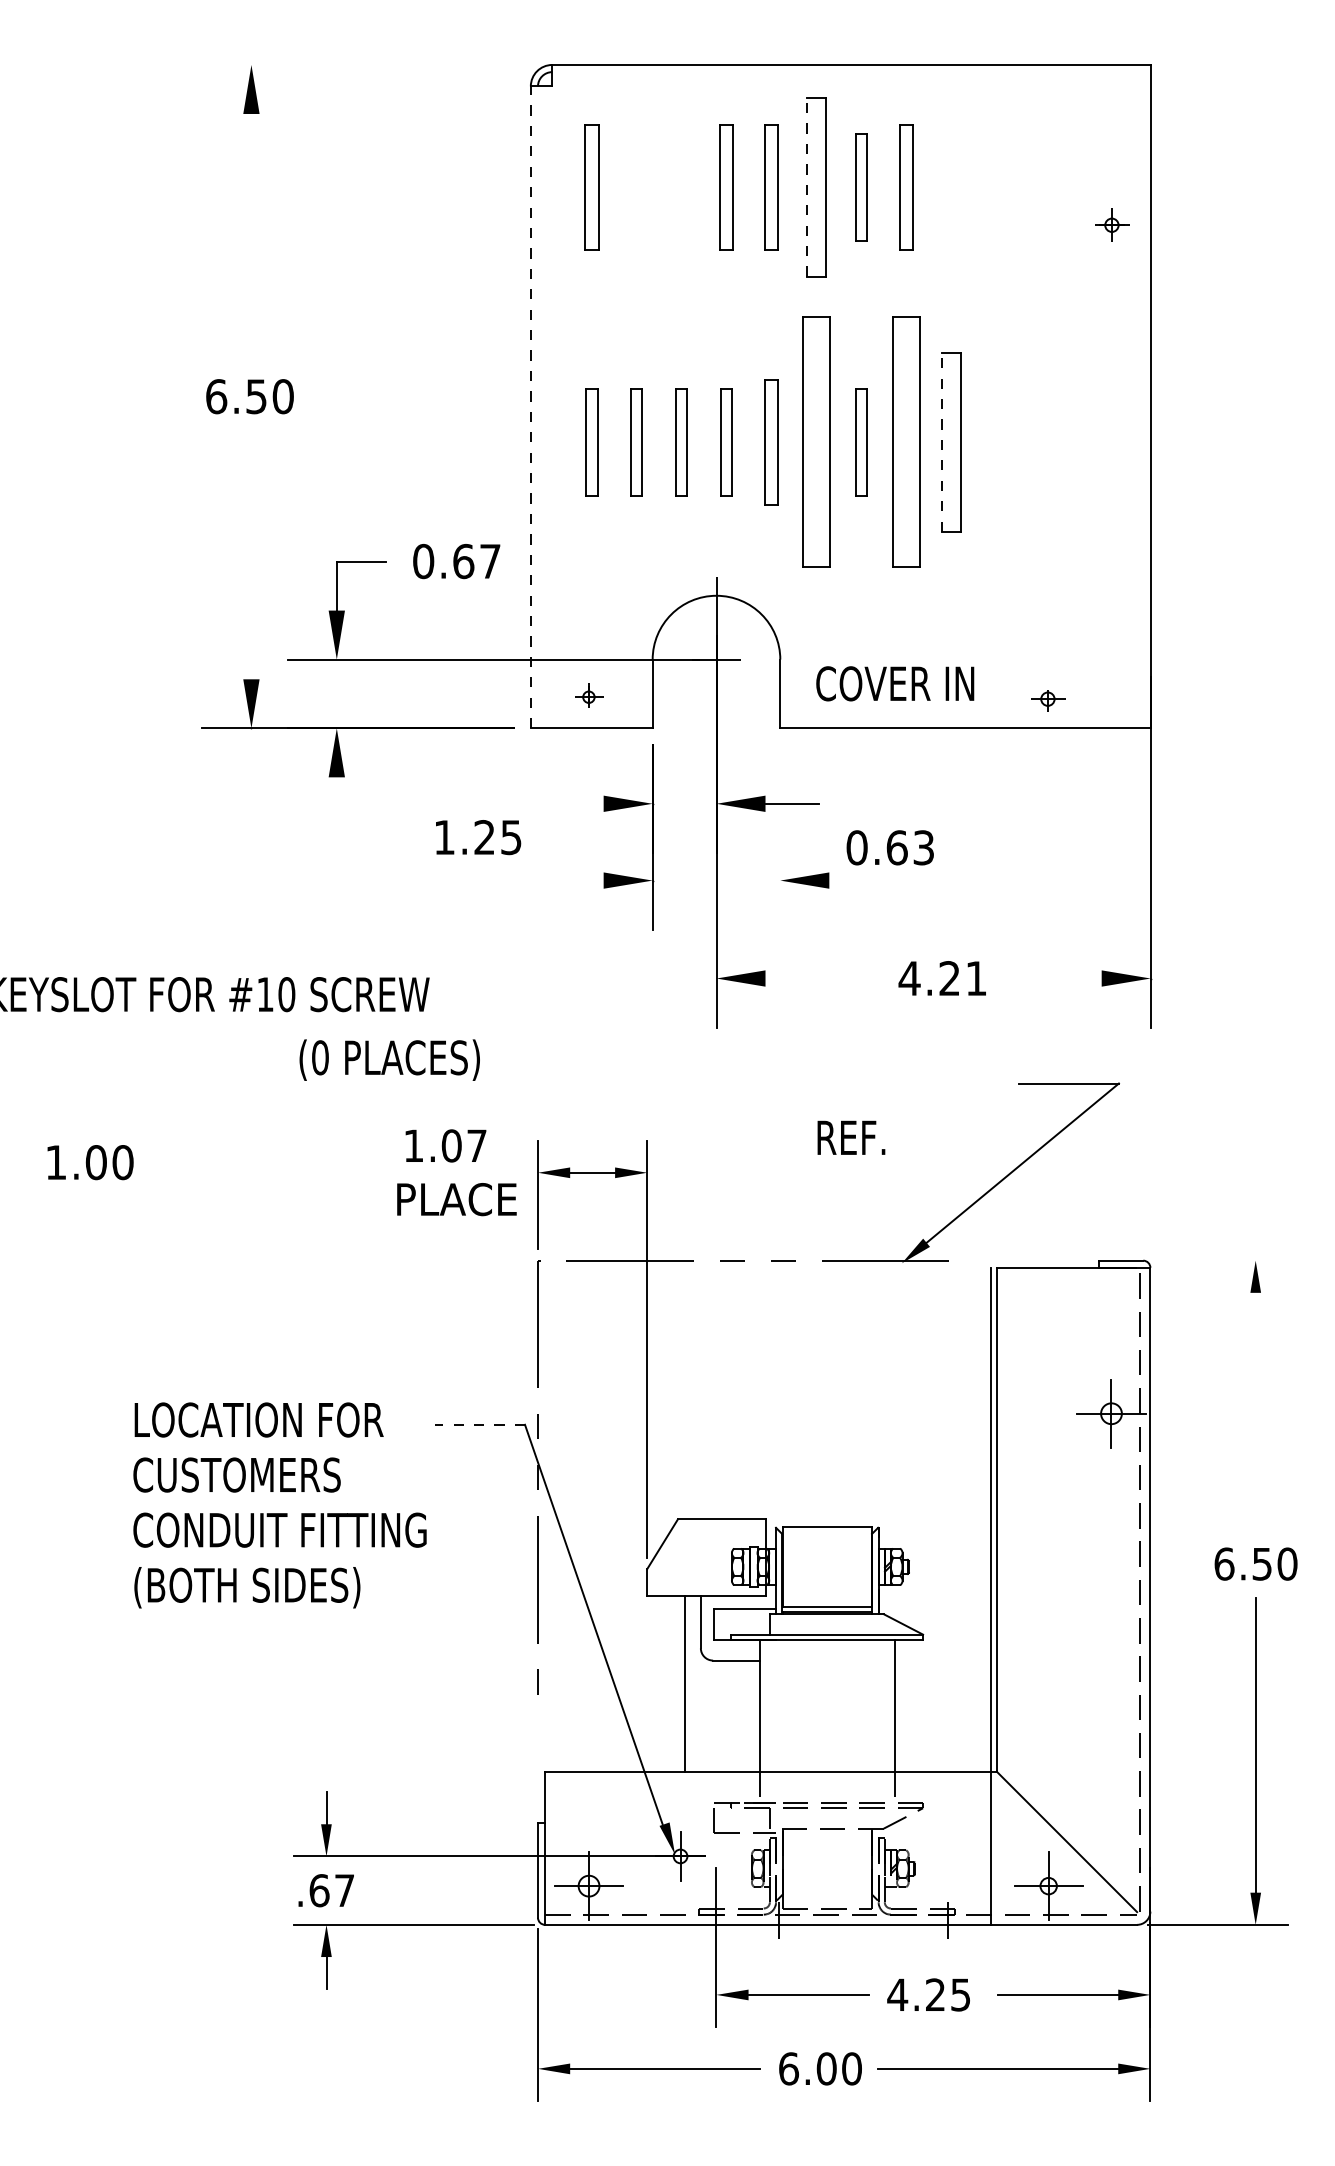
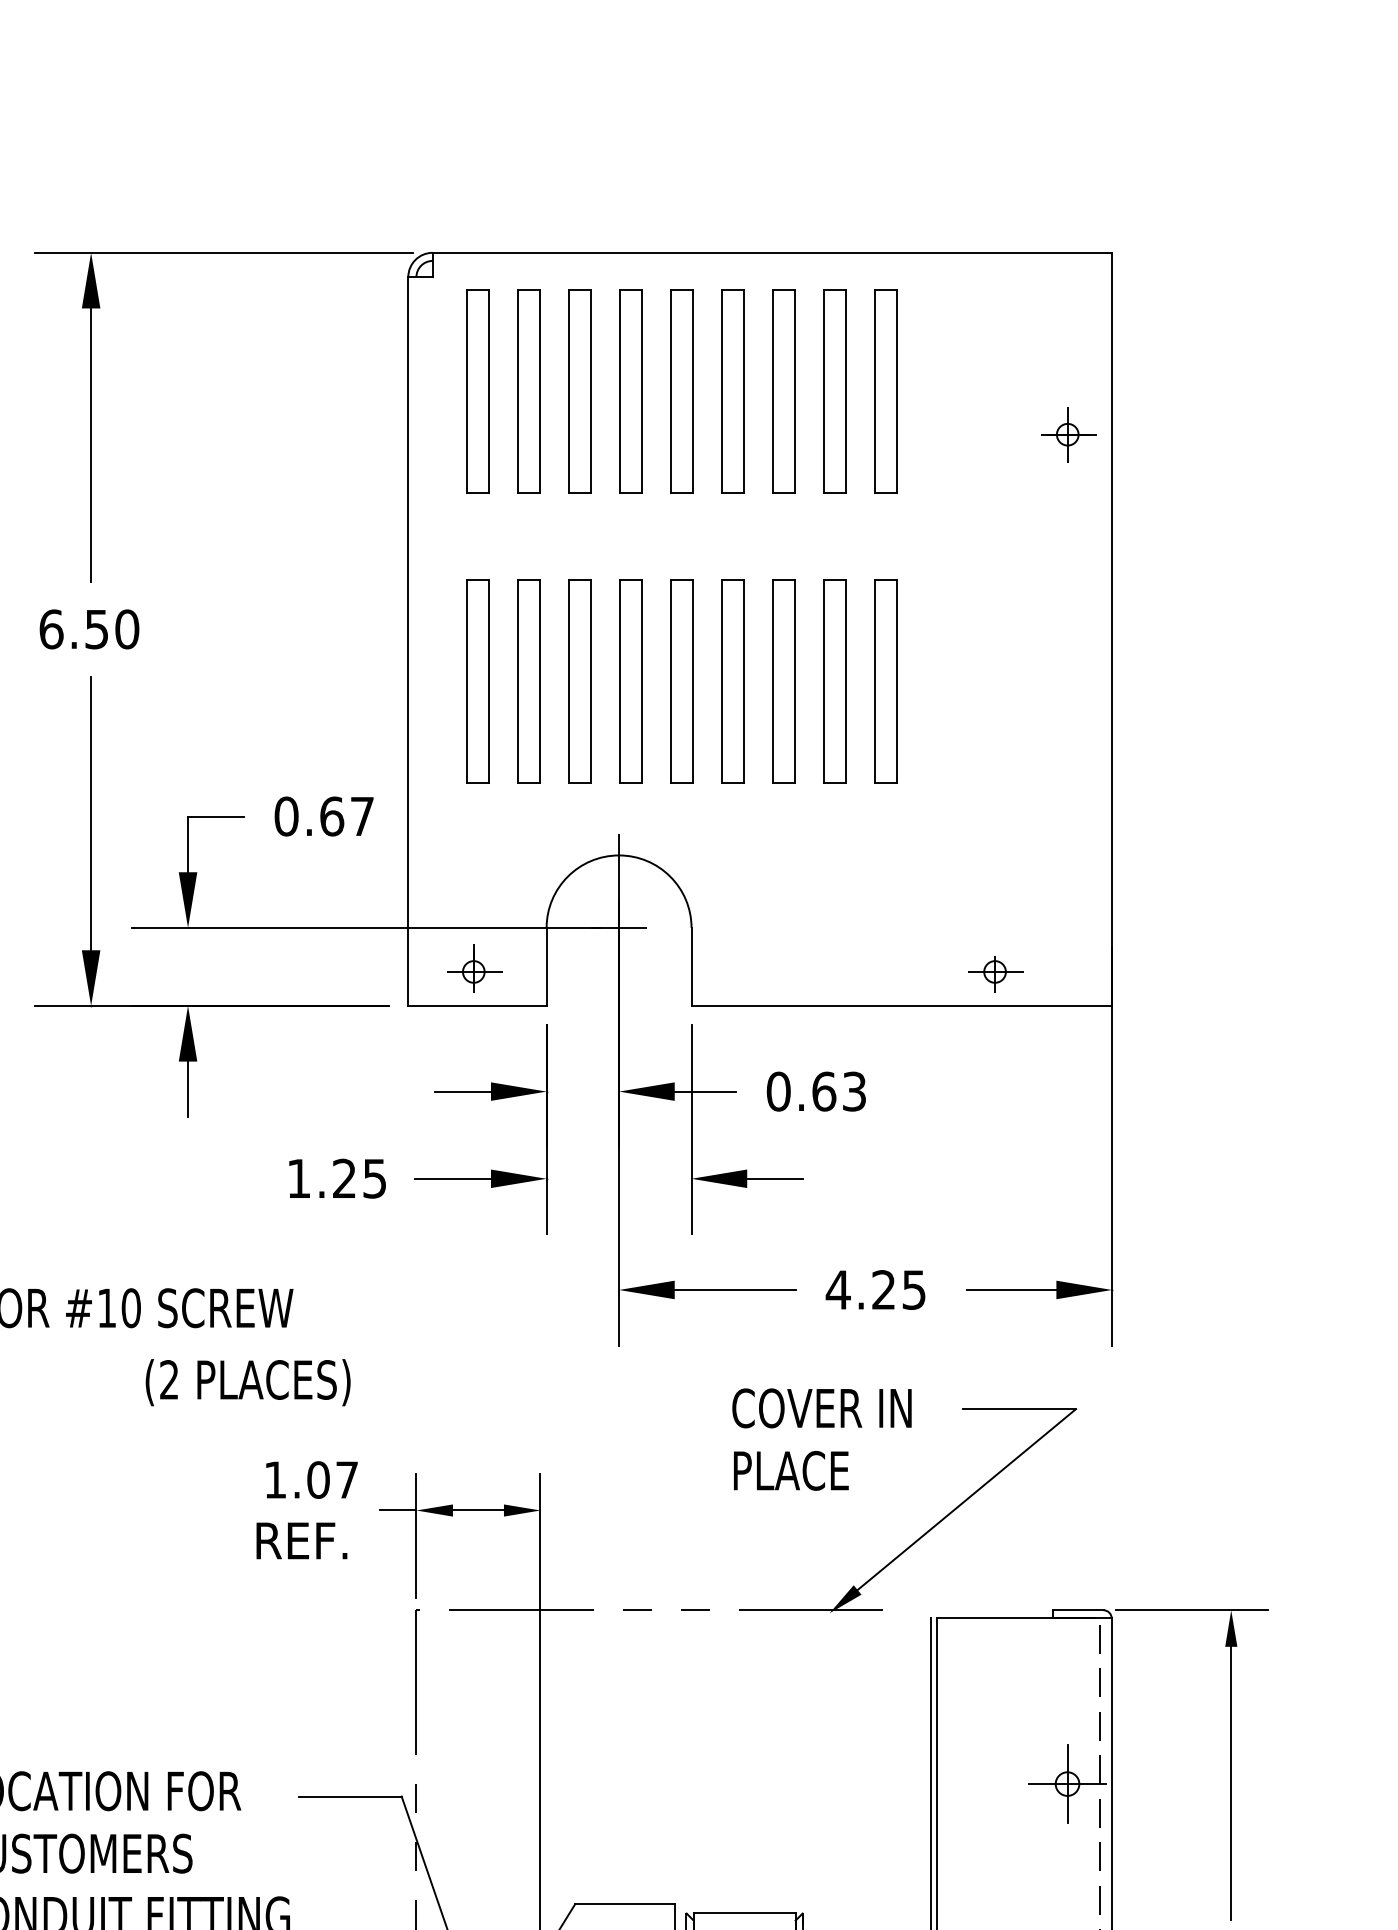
line: (368, 64) -> (224, 252), added
line: (806, 186) -> (721, 390), dashed -> solid
part: (591, 187) -> (477, 391), size x1.43
part: (636, 187) -> (528, 391), added
part: (681, 187) -> (579, 391), added
part: (726, 187) -> (630, 391), size x1.43
part: (771, 187) -> (681, 391), size x1.43
part: (861, 187) -> (783, 391), size x1.67
part: (906, 187) -> (834, 391), size x1.43
part: (951, 187) -> (885, 391), added
part: (1112, 225) -> (1068, 435), size x1.43
line: (251, 234) -> (91, 445), added
line: (530, 407) -> (407, 641), dashed -> solid
line: (941, 441) -> (874, 680), dashed -> solid
part: (591, 442) -> (477, 681), size x1.67
part: (636, 442) -> (528, 681), size x1.67
part: (681, 442) -> (579, 681), size x1.67
part: (726, 442) -> (630, 681), size x1.67
part: (771, 442) -> (681, 681), size x1.43
part: (816, 442) -> (732, 681), size x0.71
part: (861, 442) -> (783, 681), size x1.67
part: (906, 442) -> (834, 681), size x0.71
line: (251, 558) -> (91, 813), added
text: (895, 683) -> (822, 1408), moved
part: (589, 695) -> (474, 968), size x1.67
part: (1048, 700) -> (996, 974), size x1.43
line: (336, 801) -> (187, 1088), added
line: (578, 803) -> (462, 1091), added
text: (478, 837) -> (337, 1178), moved
line: (780, 837) -> (691, 1129), added
text: (889, 847) -> (815, 1091), moved
line: (569, 880) -> (452, 1178), added
line: (853, 880) -> (774, 1178), added
line: (818, 978) -> (734, 1289), added
text: (976, 978) -> (914, 1289), 4.21 -> 4.25
line: (1062, 978) -> (1011, 1289), added
text: (320, 1057) -> (169, 1379), (0 -> (2
text: (869, 1137) -> (792, 1470), REF. -> PLACE
line: (521, 1172) -> (397, 1510), added
text: (458, 1199) -> (326, 1540), PLACE -> REF.
line: (1220, 1260) -> (1191, 1610), added
line: (1255, 1412) -> (1231, 1782), added
line: (479, 1424) -> (350, 1796), dashed -> solid

